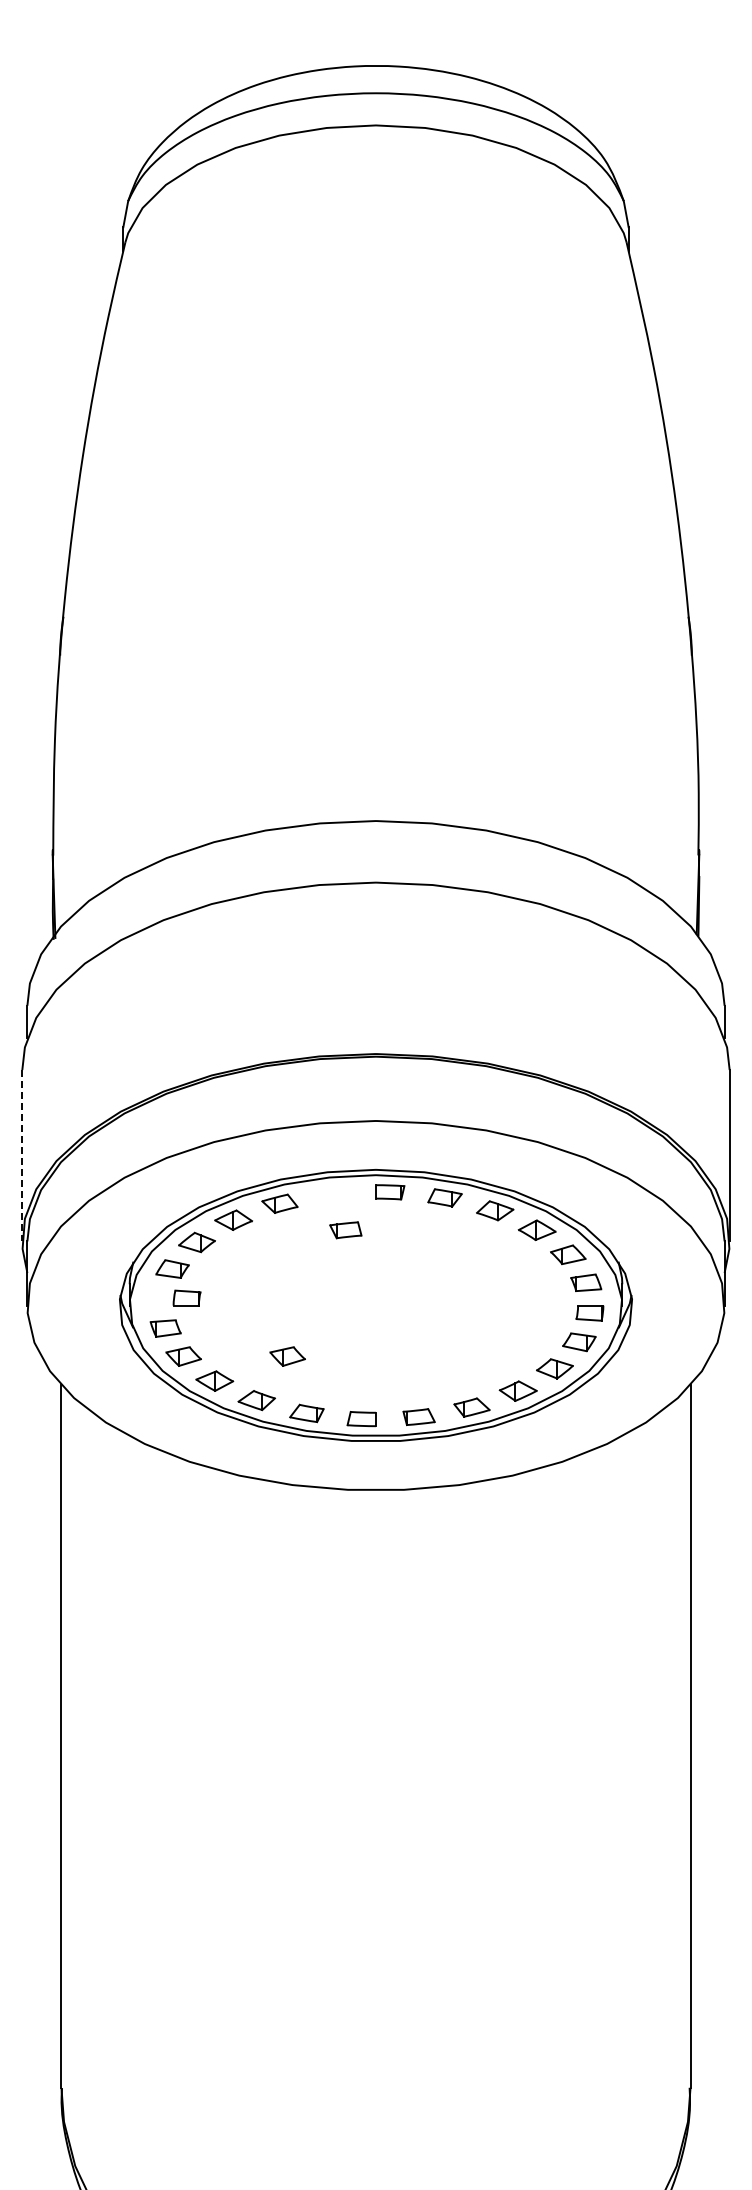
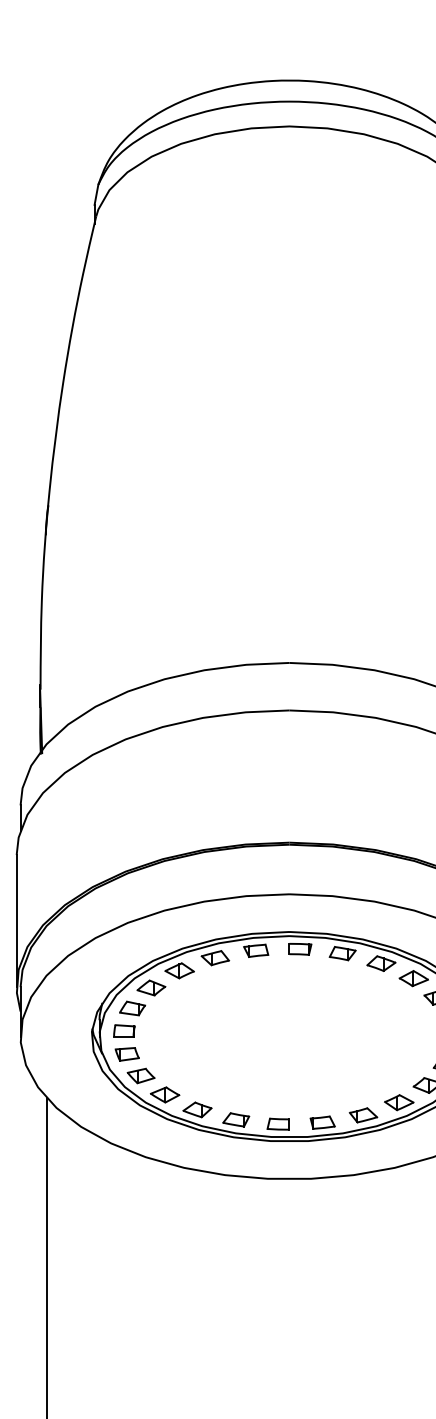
line: (22, 1155) -> (16, 920), dashed -> solid
part: (345, 1230) -> (255, 951), moved
part: (186, 1297) -> (124, 1030), moved
part: (287, 1356) -> (221, 1075), removed

